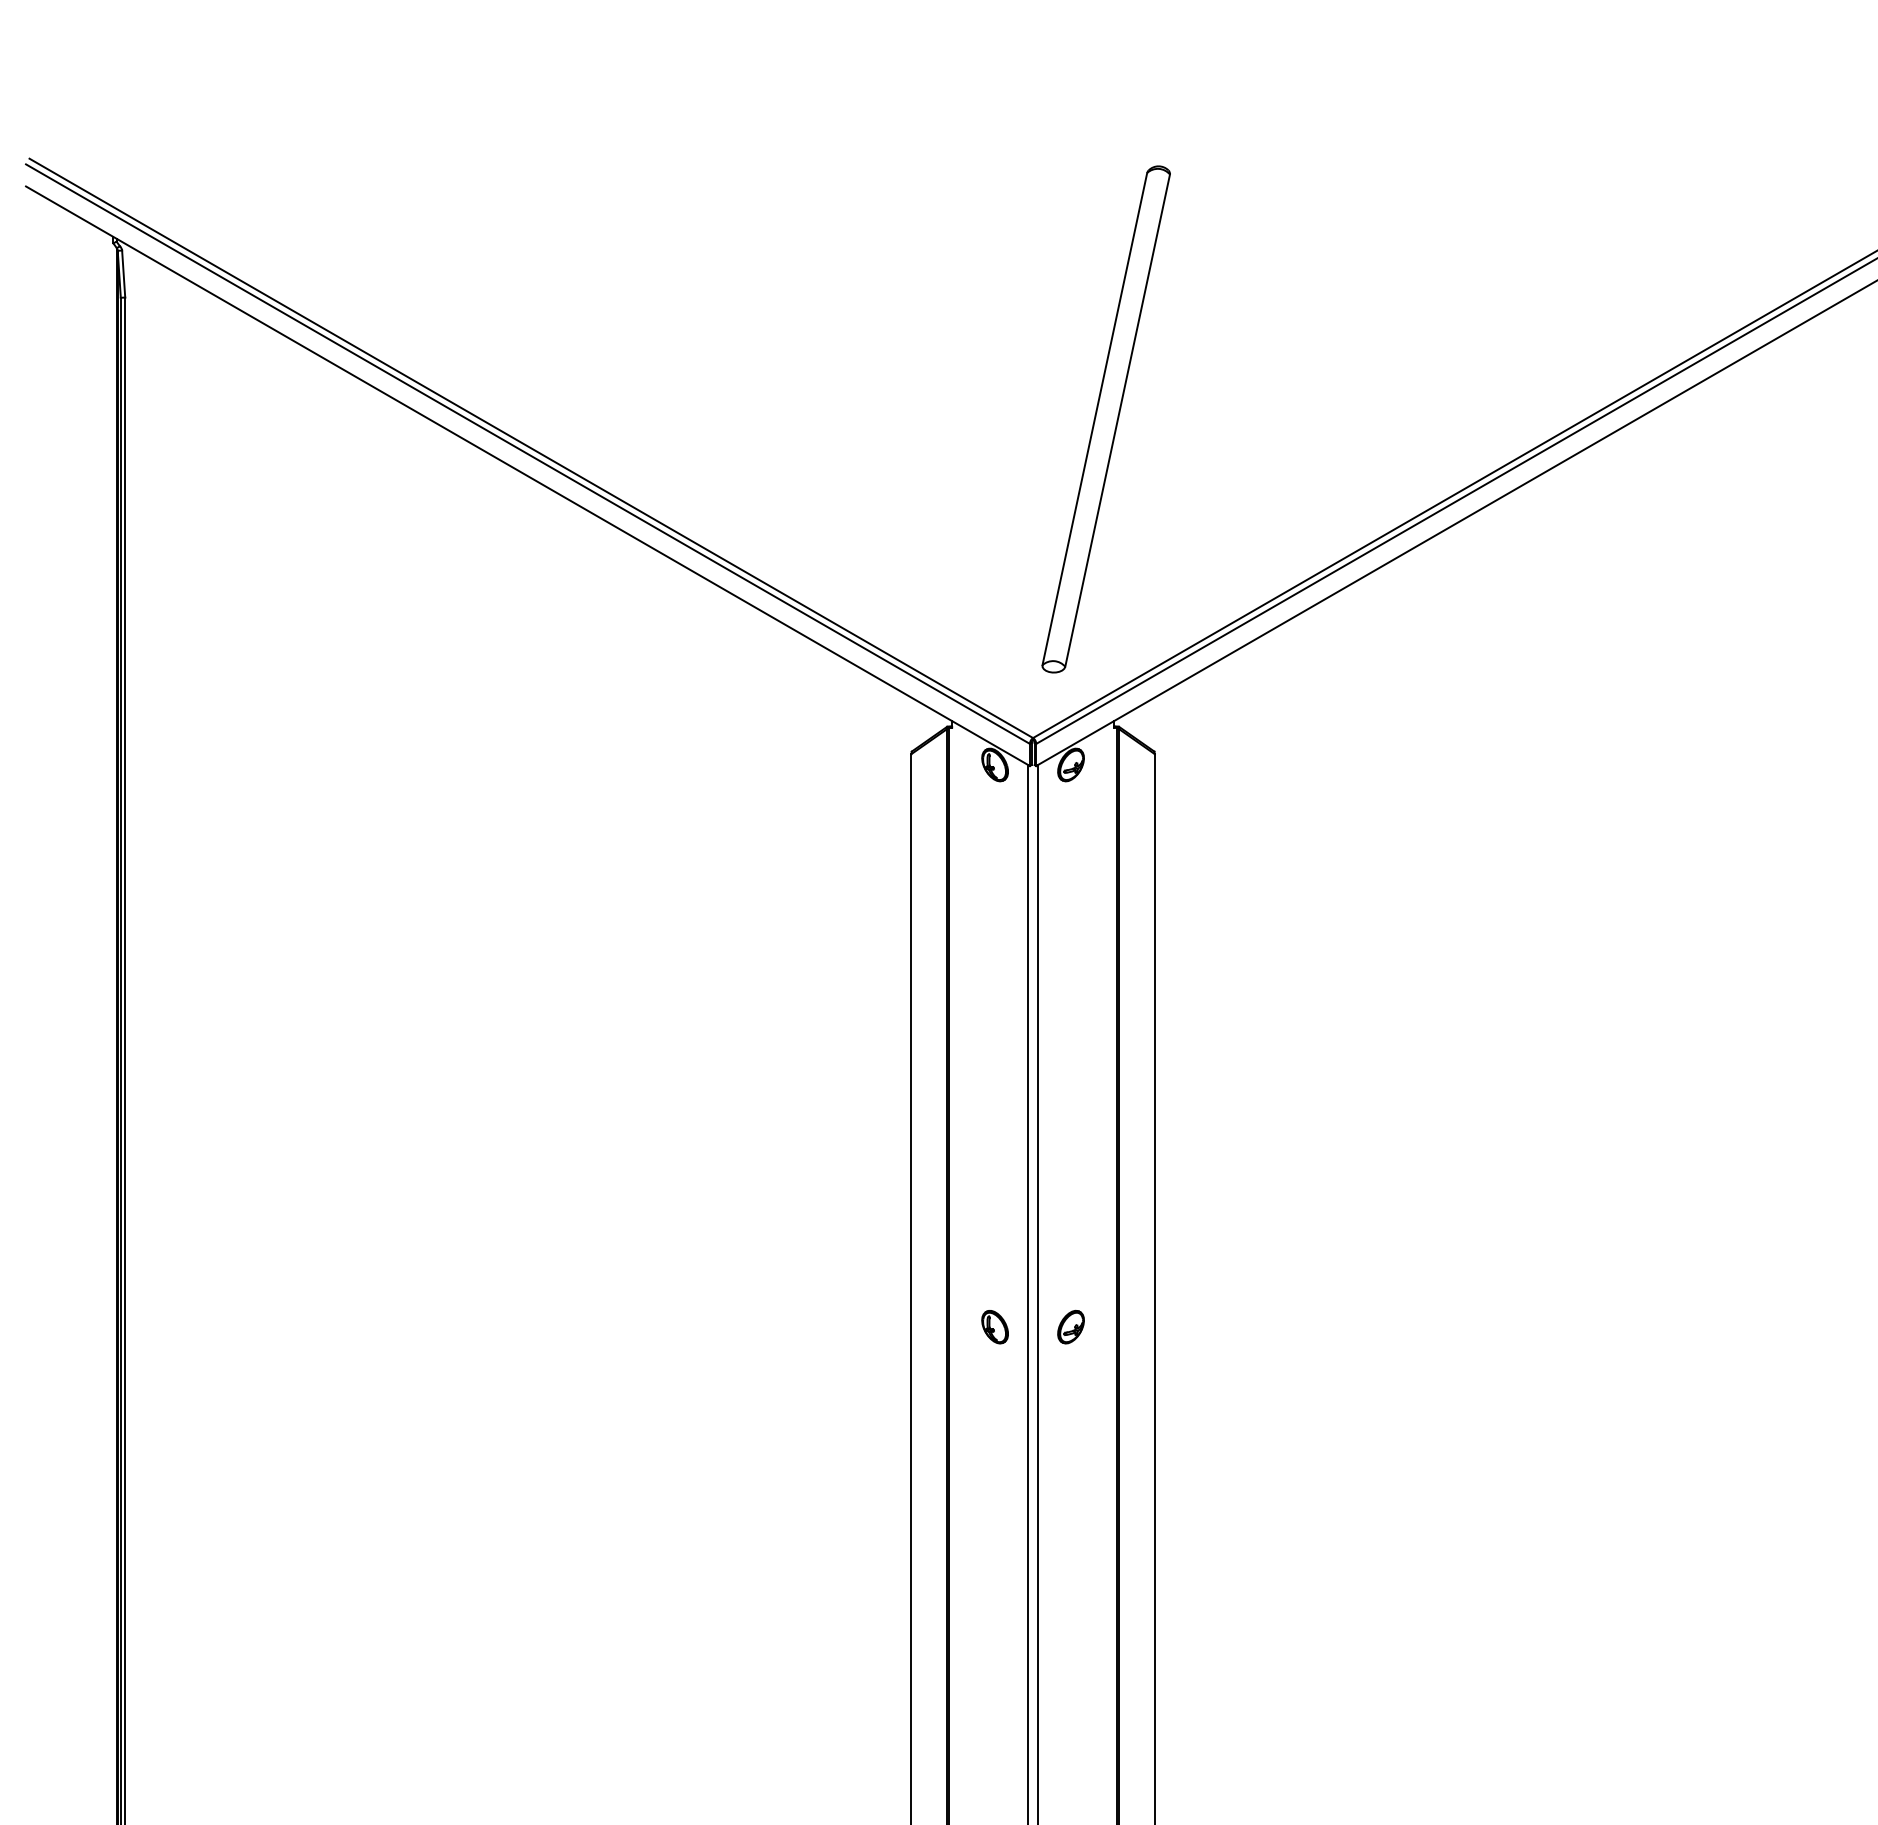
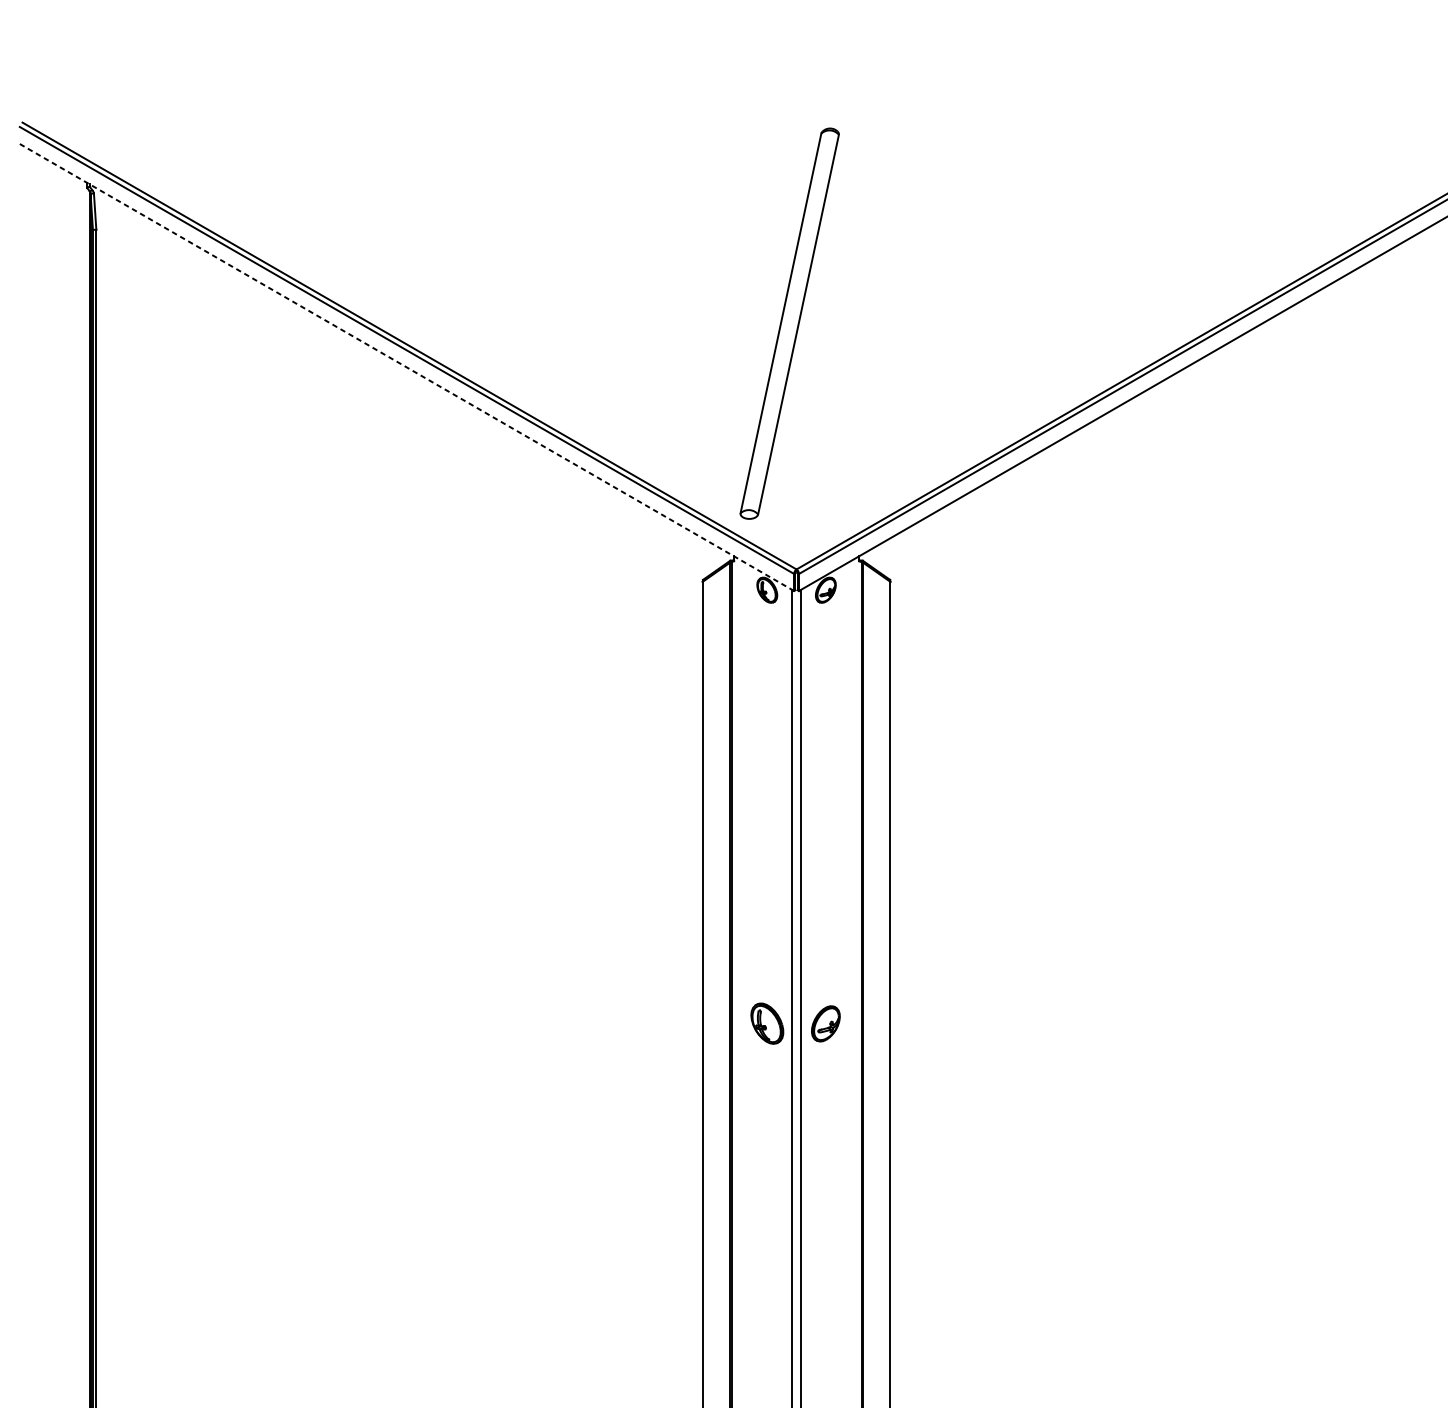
part: (1105, 419) -> (789, 323), moved
line: (527, 476) -> (406, 367), solid -> dashed
part: (1070, 1326) -> (825, 1023), size x1.4
part: (994, 1327) -> (766, 1024), size x1.6

